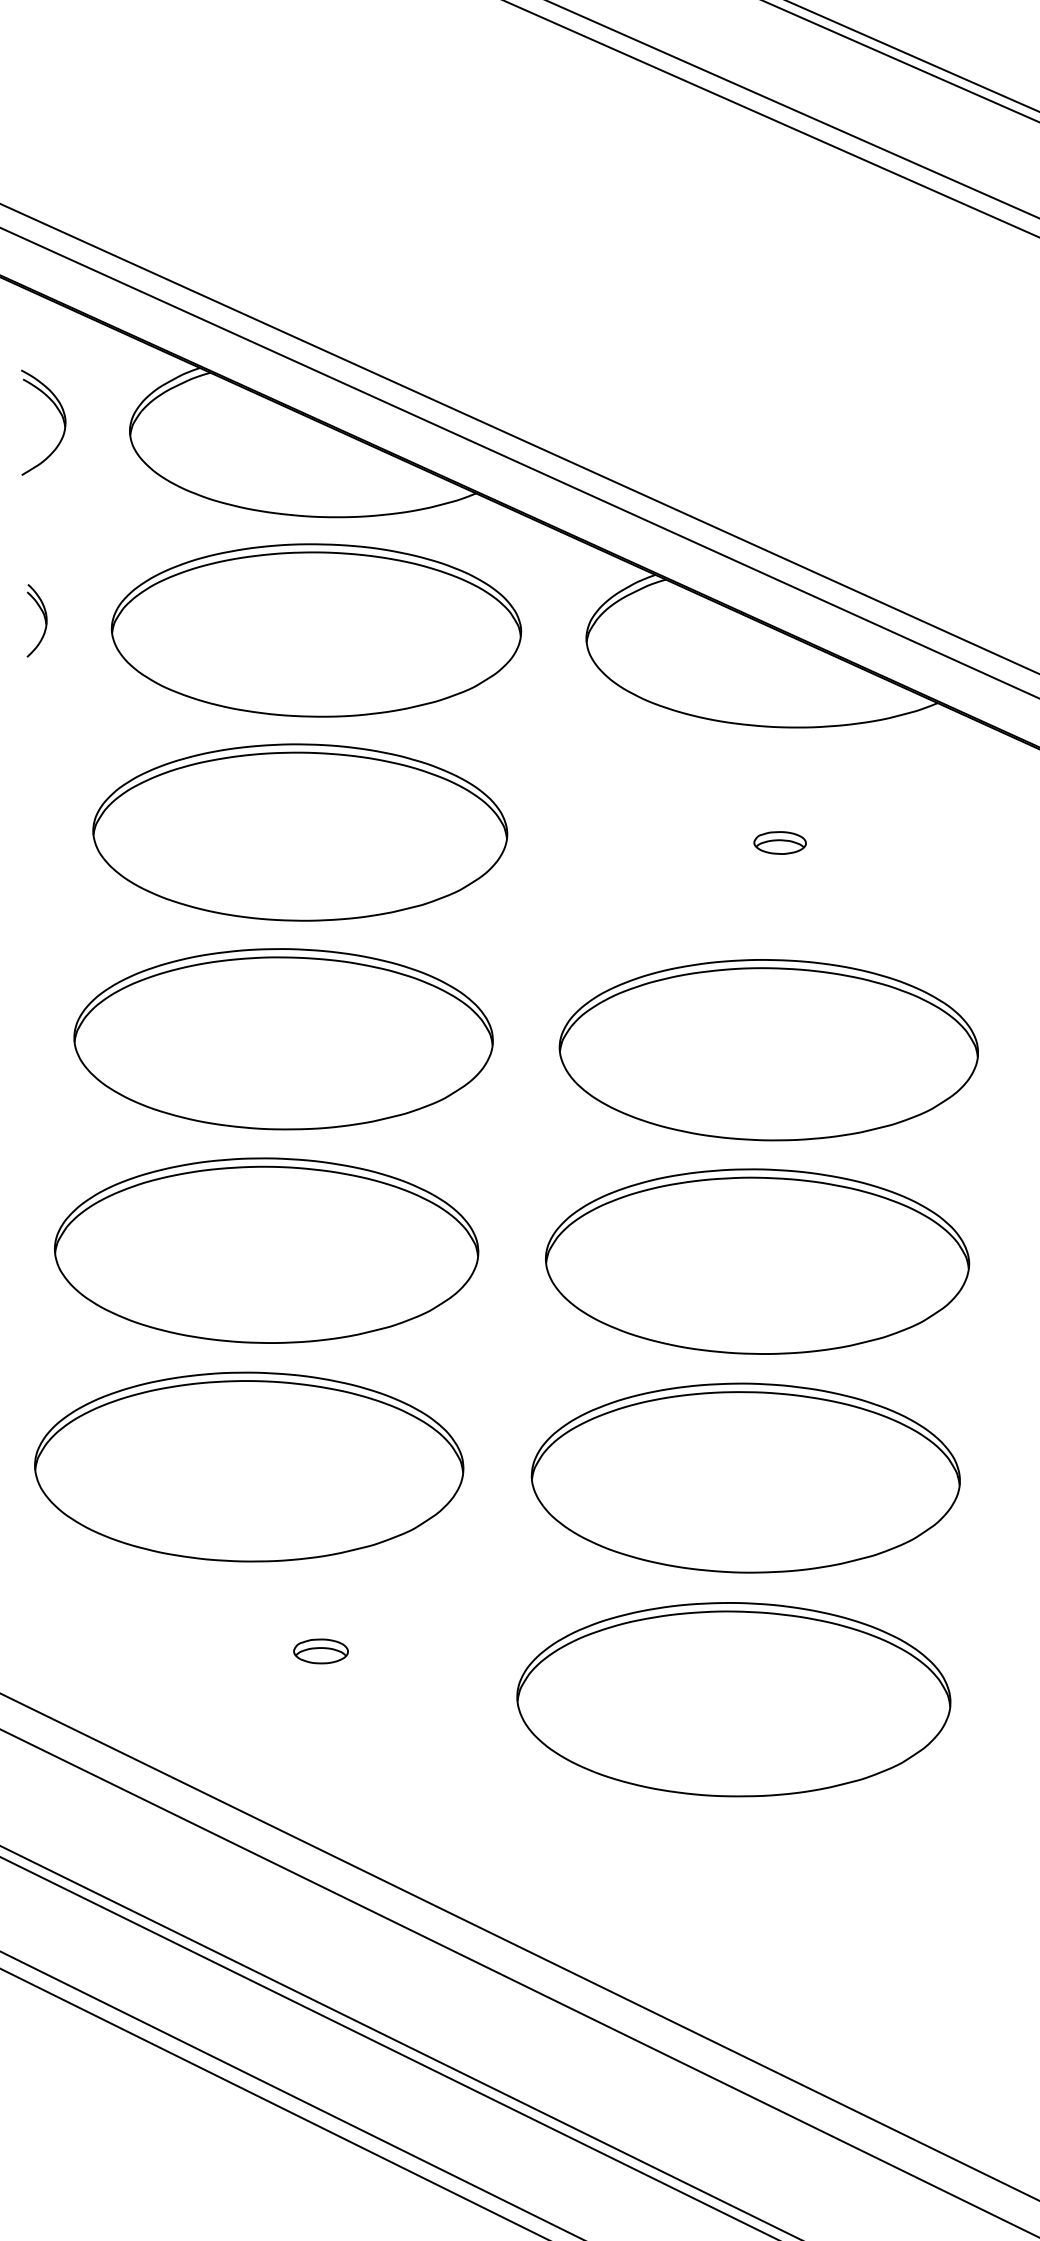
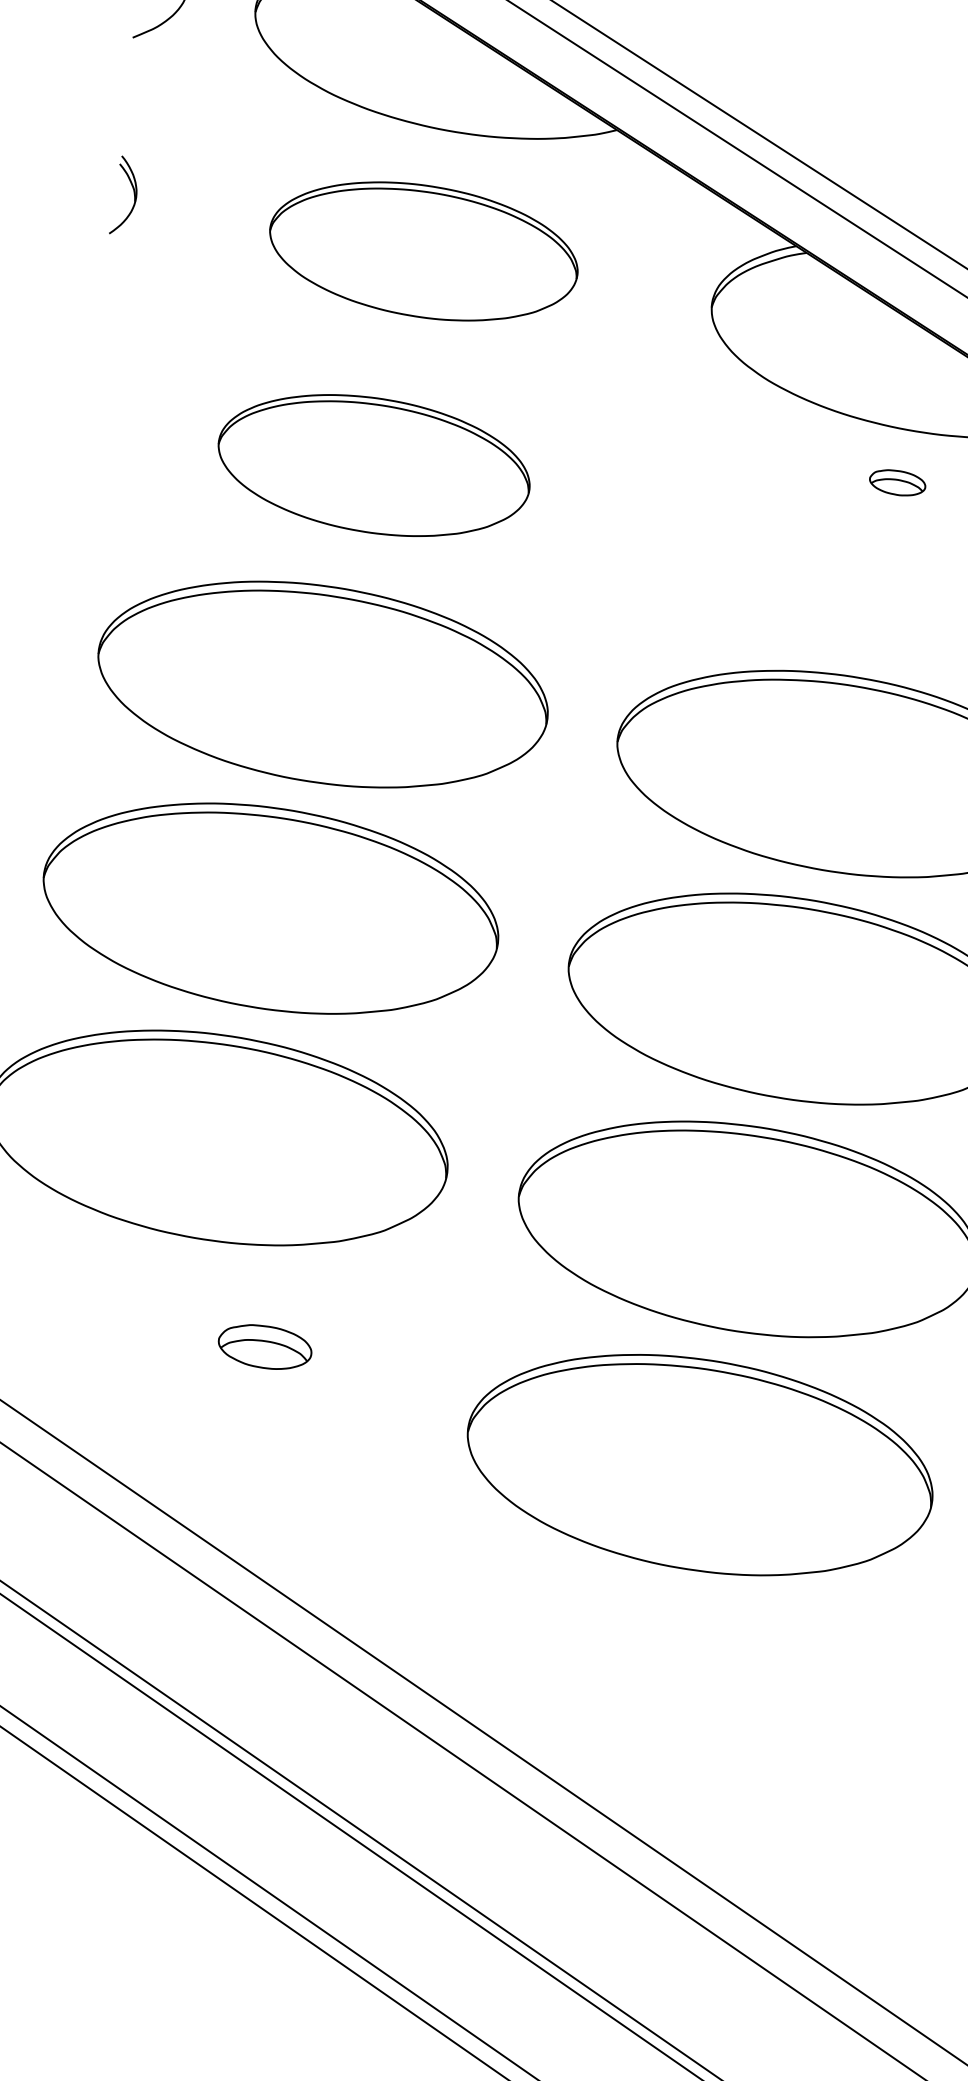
part: (316, 630) -> (423, 251), size x0.7
part: (300, 832) -> (374, 465), size x0.7
part: (779, 842) -> (897, 482), moved
part: (320, 1651) -> (264, 1347), size x1.6

